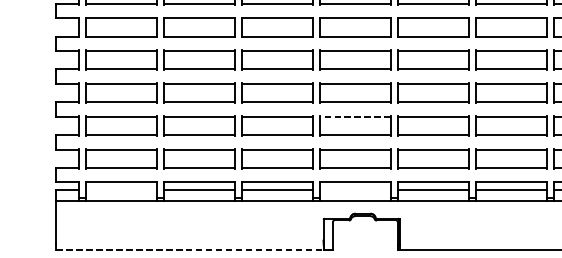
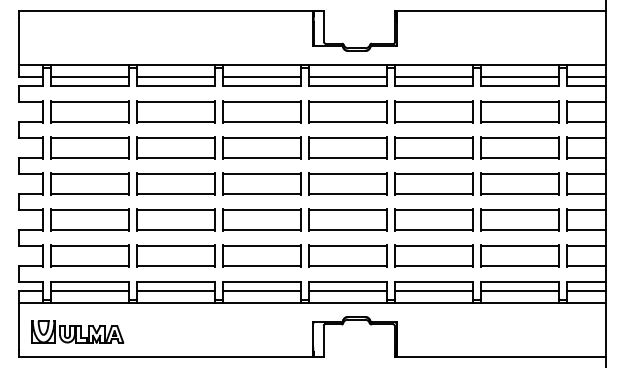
line: (355, 117) -> (348, 210), dashed -> solid
line: (121, 189) -> (90, 290), added
line: (355, 189) -> (348, 290), added
part: (109, 226) -> (77, 331), added
line: (190, 250) -> (166, 357), dashed -> solid

